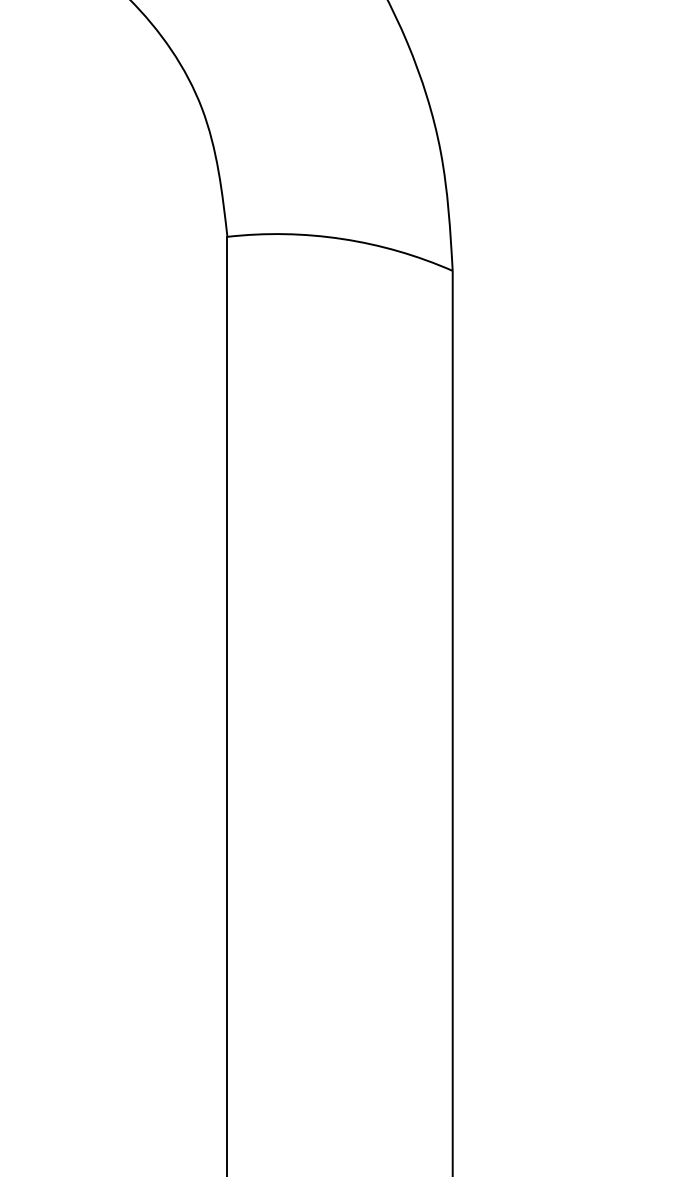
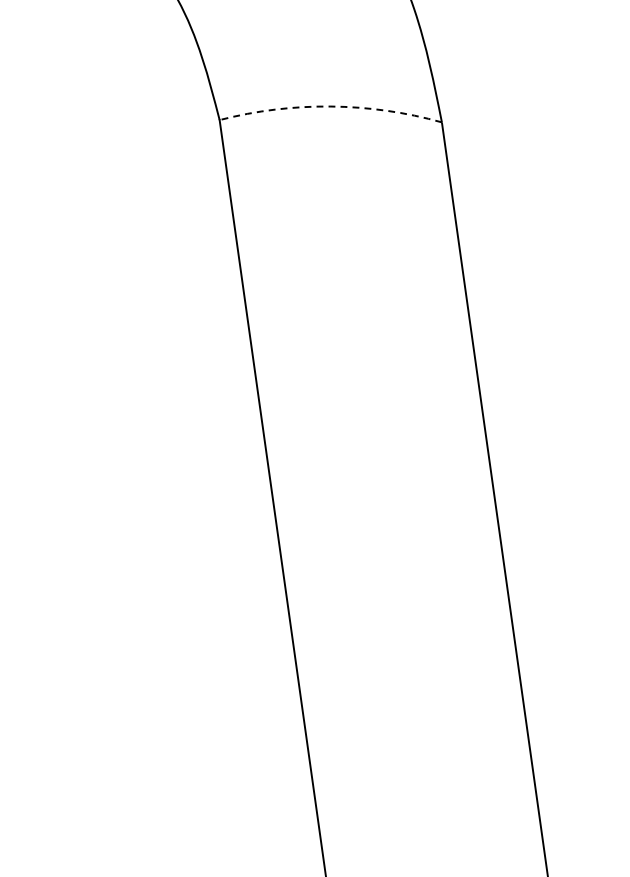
arc: (342, 239) -> (331, 106), solid -> dashed

